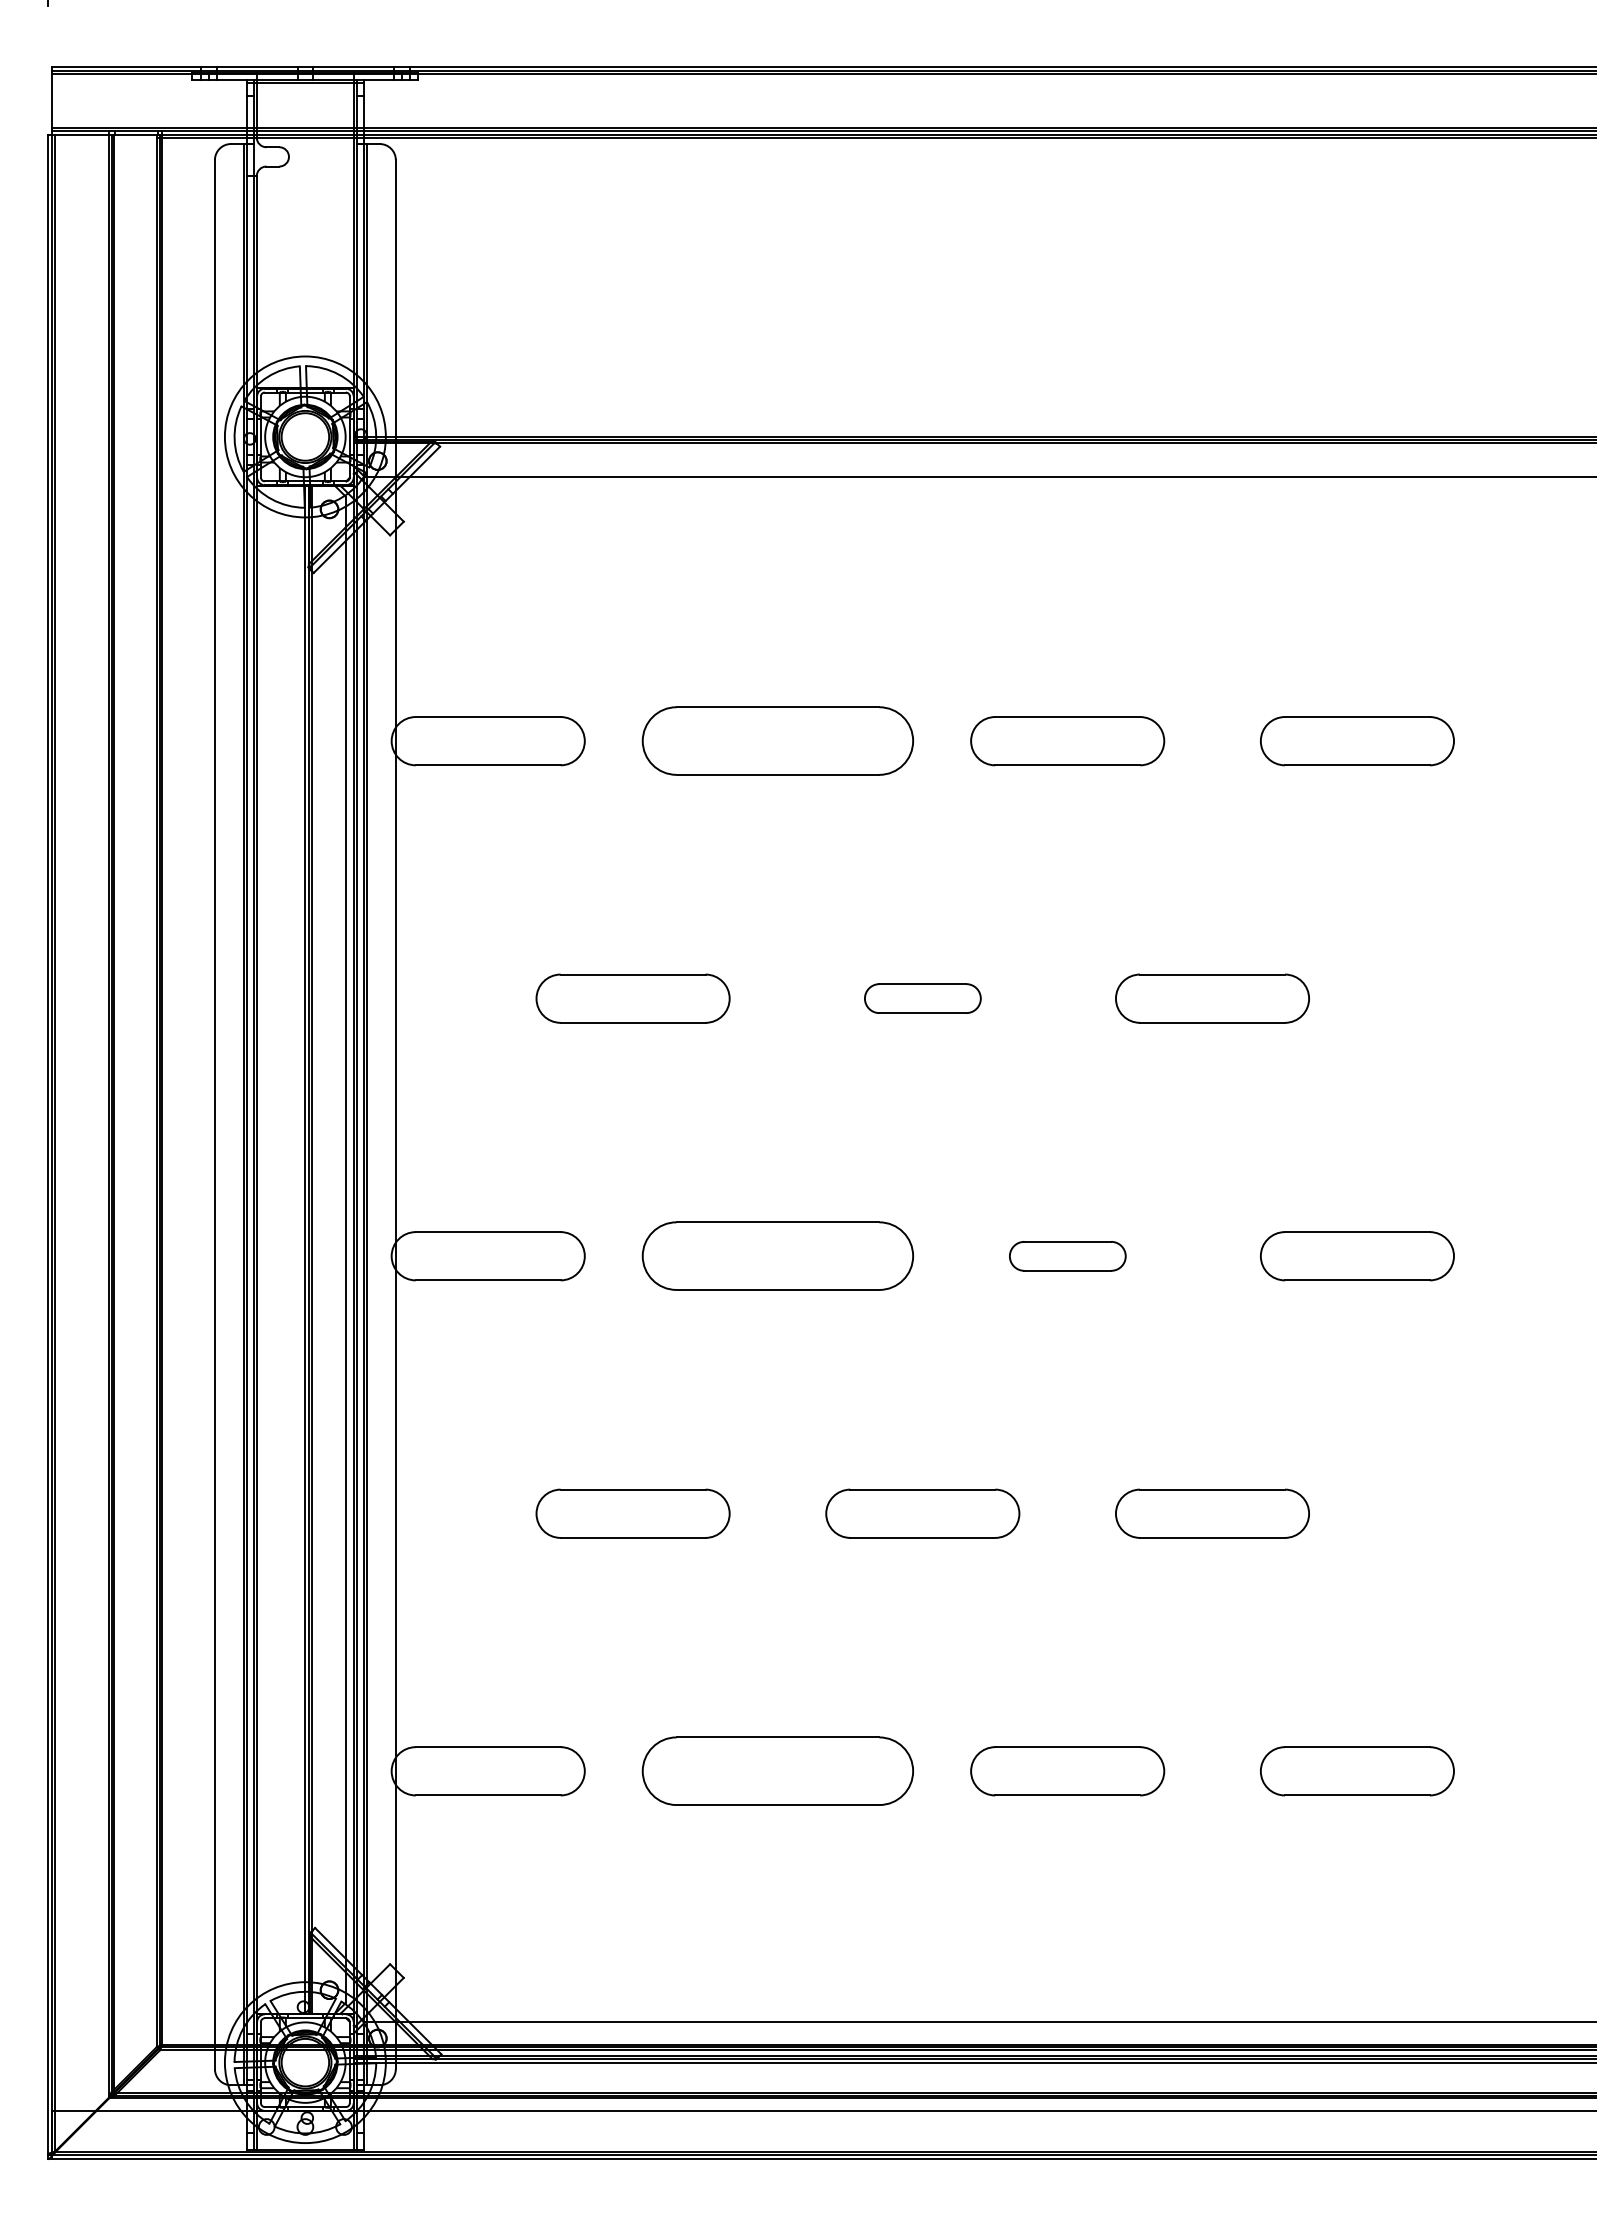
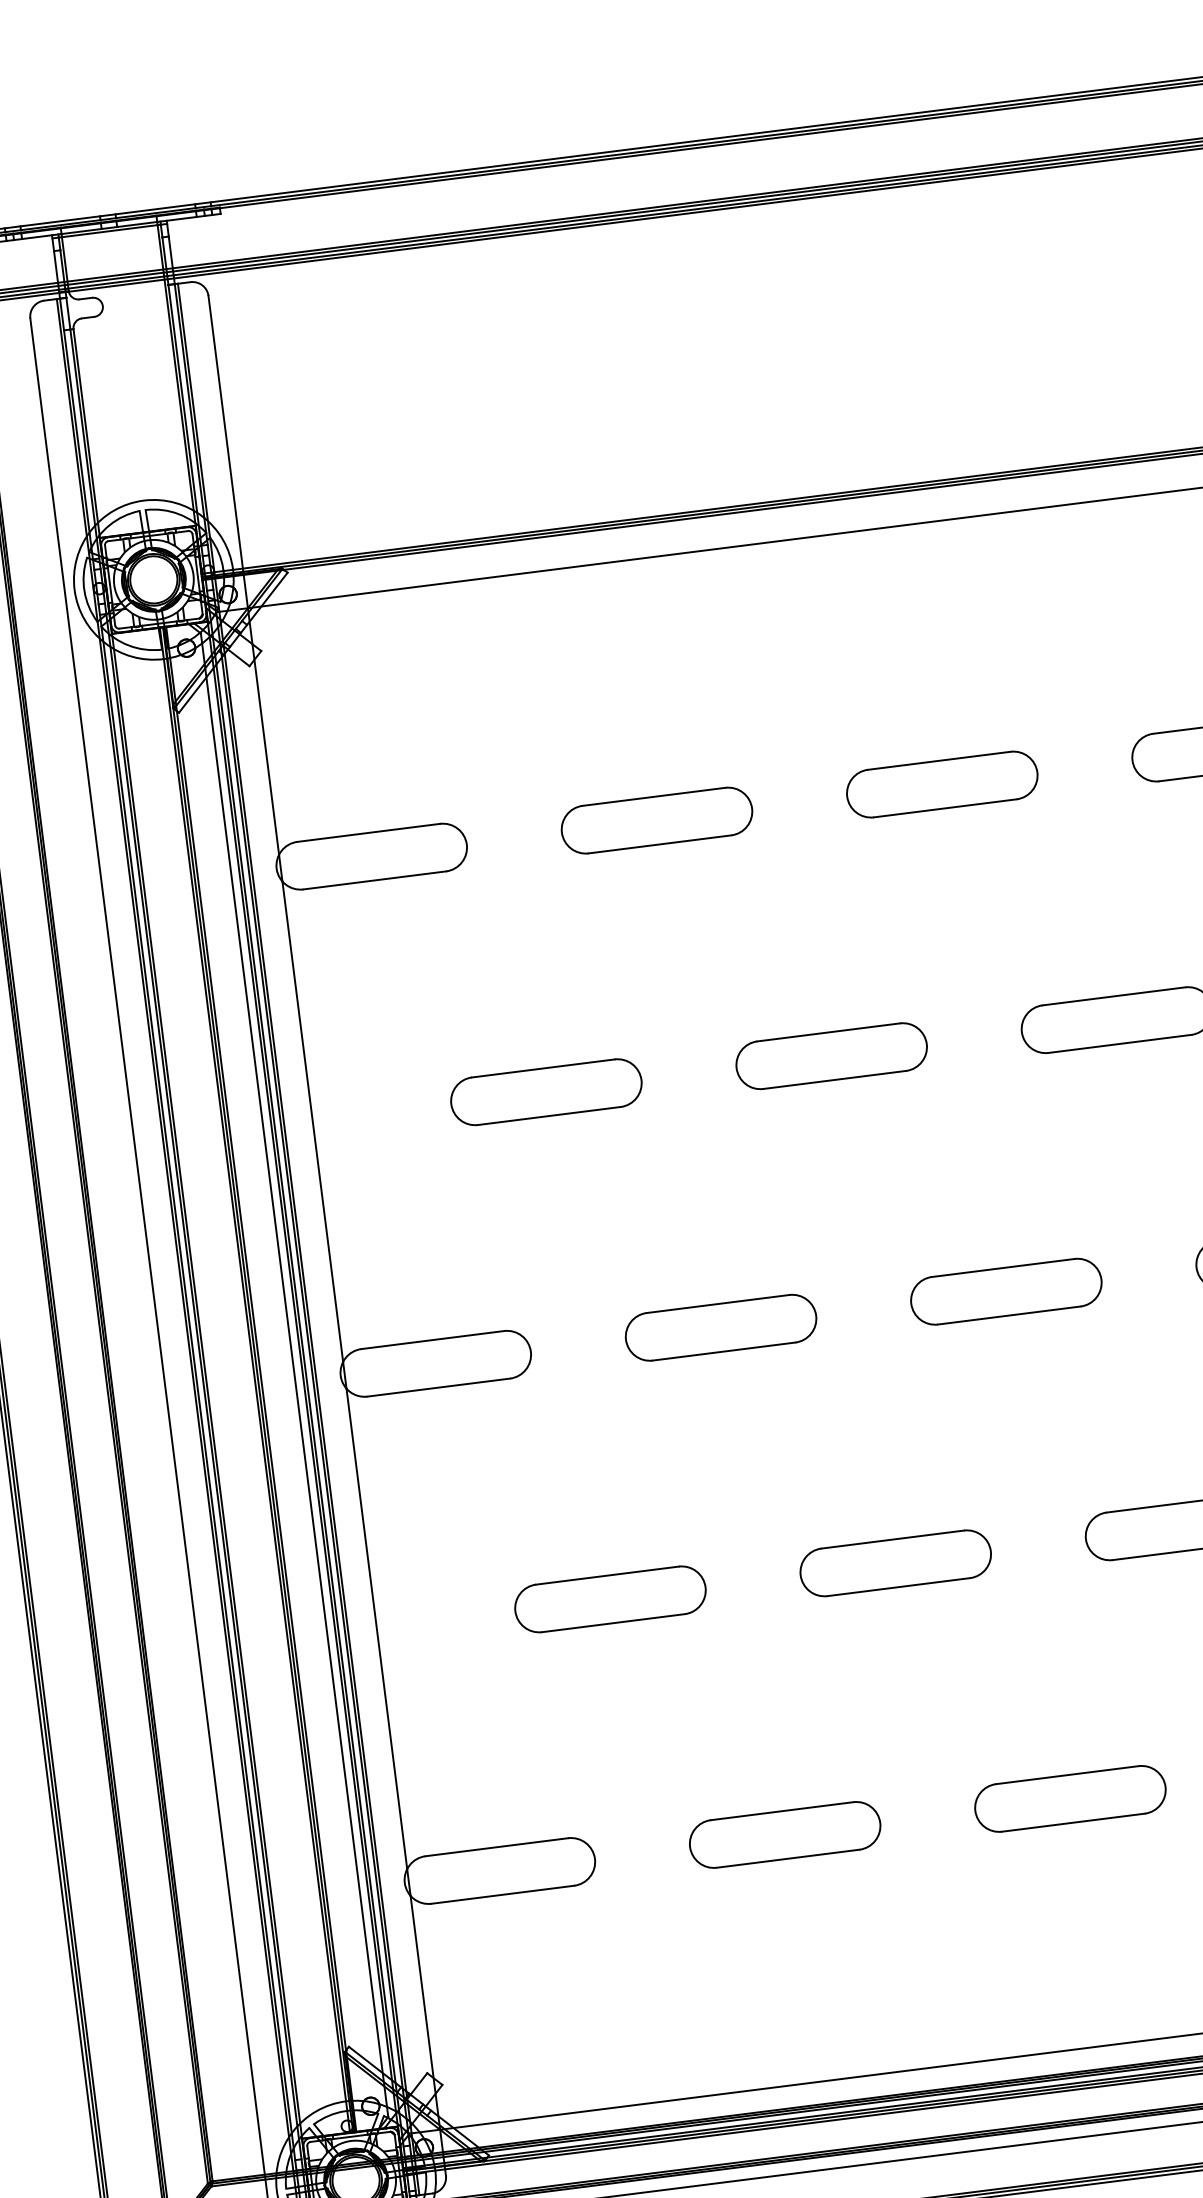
part: (777, 741) -> (656, 820), size x0.71
part: (922, 998) -> (831, 1056), size x1.67
part: (777, 1256) -> (720, 1328), size x0.71
part: (1067, 1256) -> (1006, 1292), size x1.67
part: (777, 1771) -> (784, 1835), size x0.71

